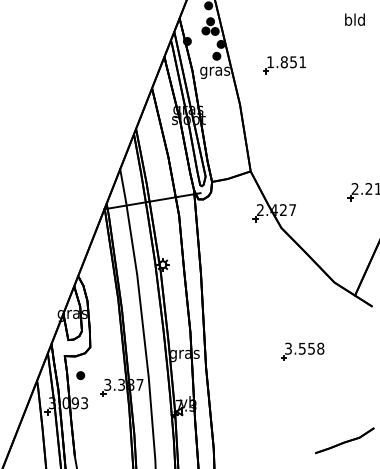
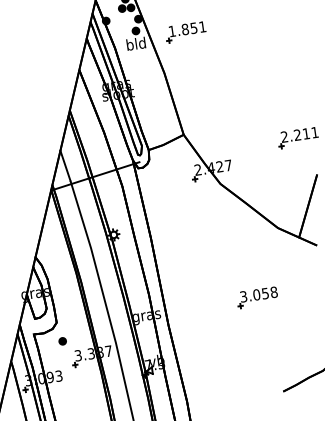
part: (284, 65) -> (185, 32), moved
text: (215, 71) -> (136, 45), gras -> bld
text: (301, 348) -> (255, 294), 3.558 -> 3.058
part: (80, 375) -> (62, 341), moved

